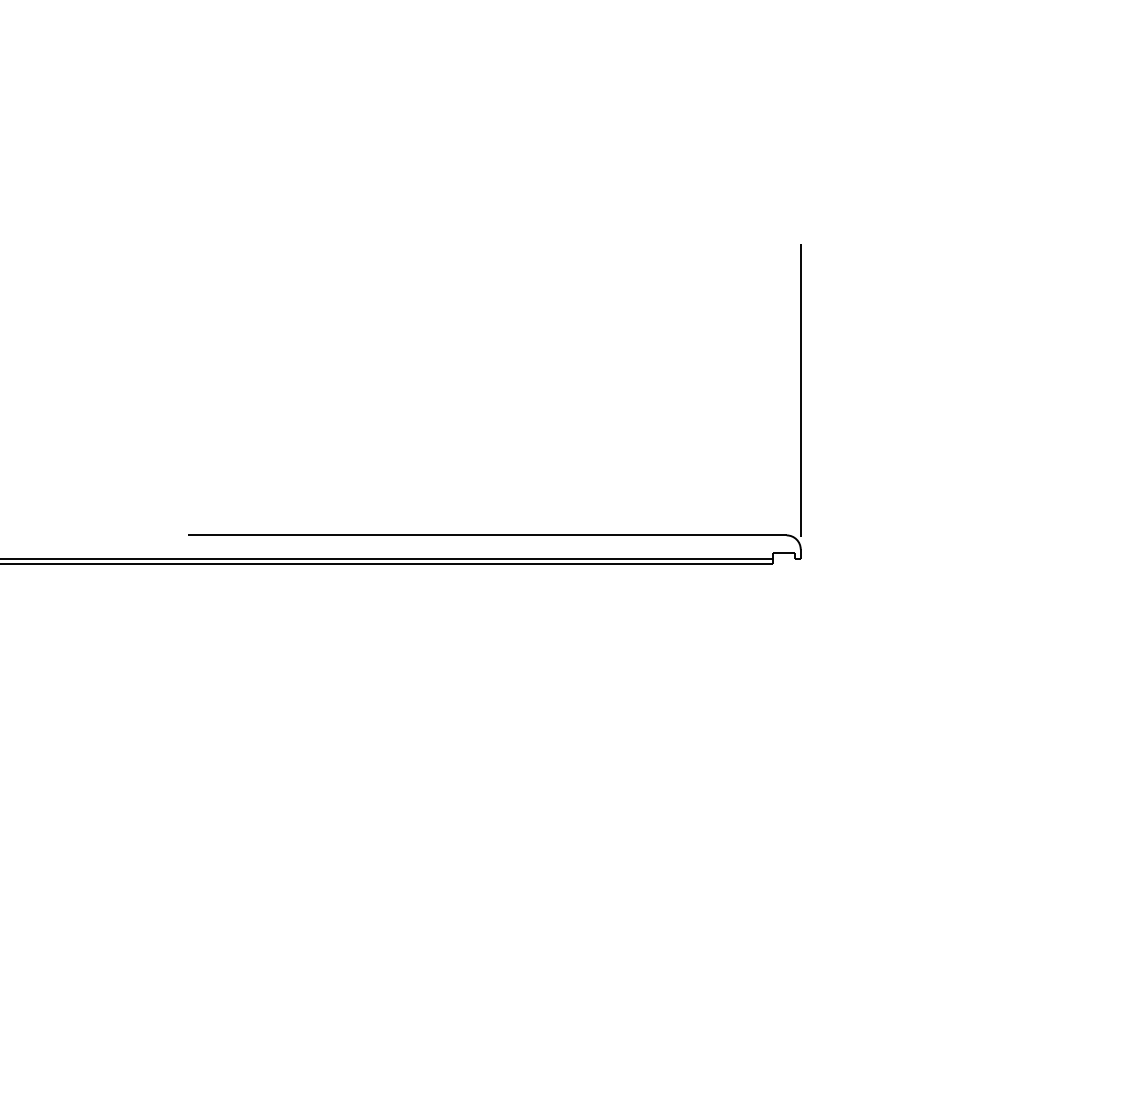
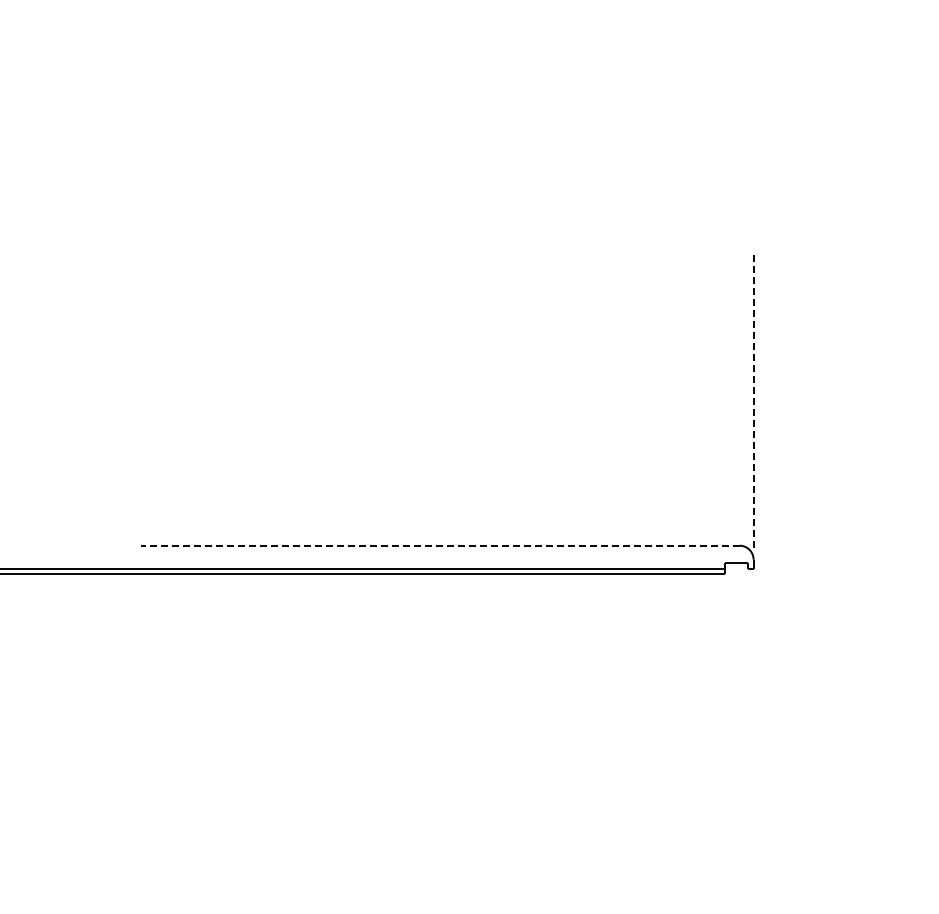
line: (800, 390) -> (753, 400), solid -> dashed
line: (487, 535) -> (440, 545), solid -> dashed

